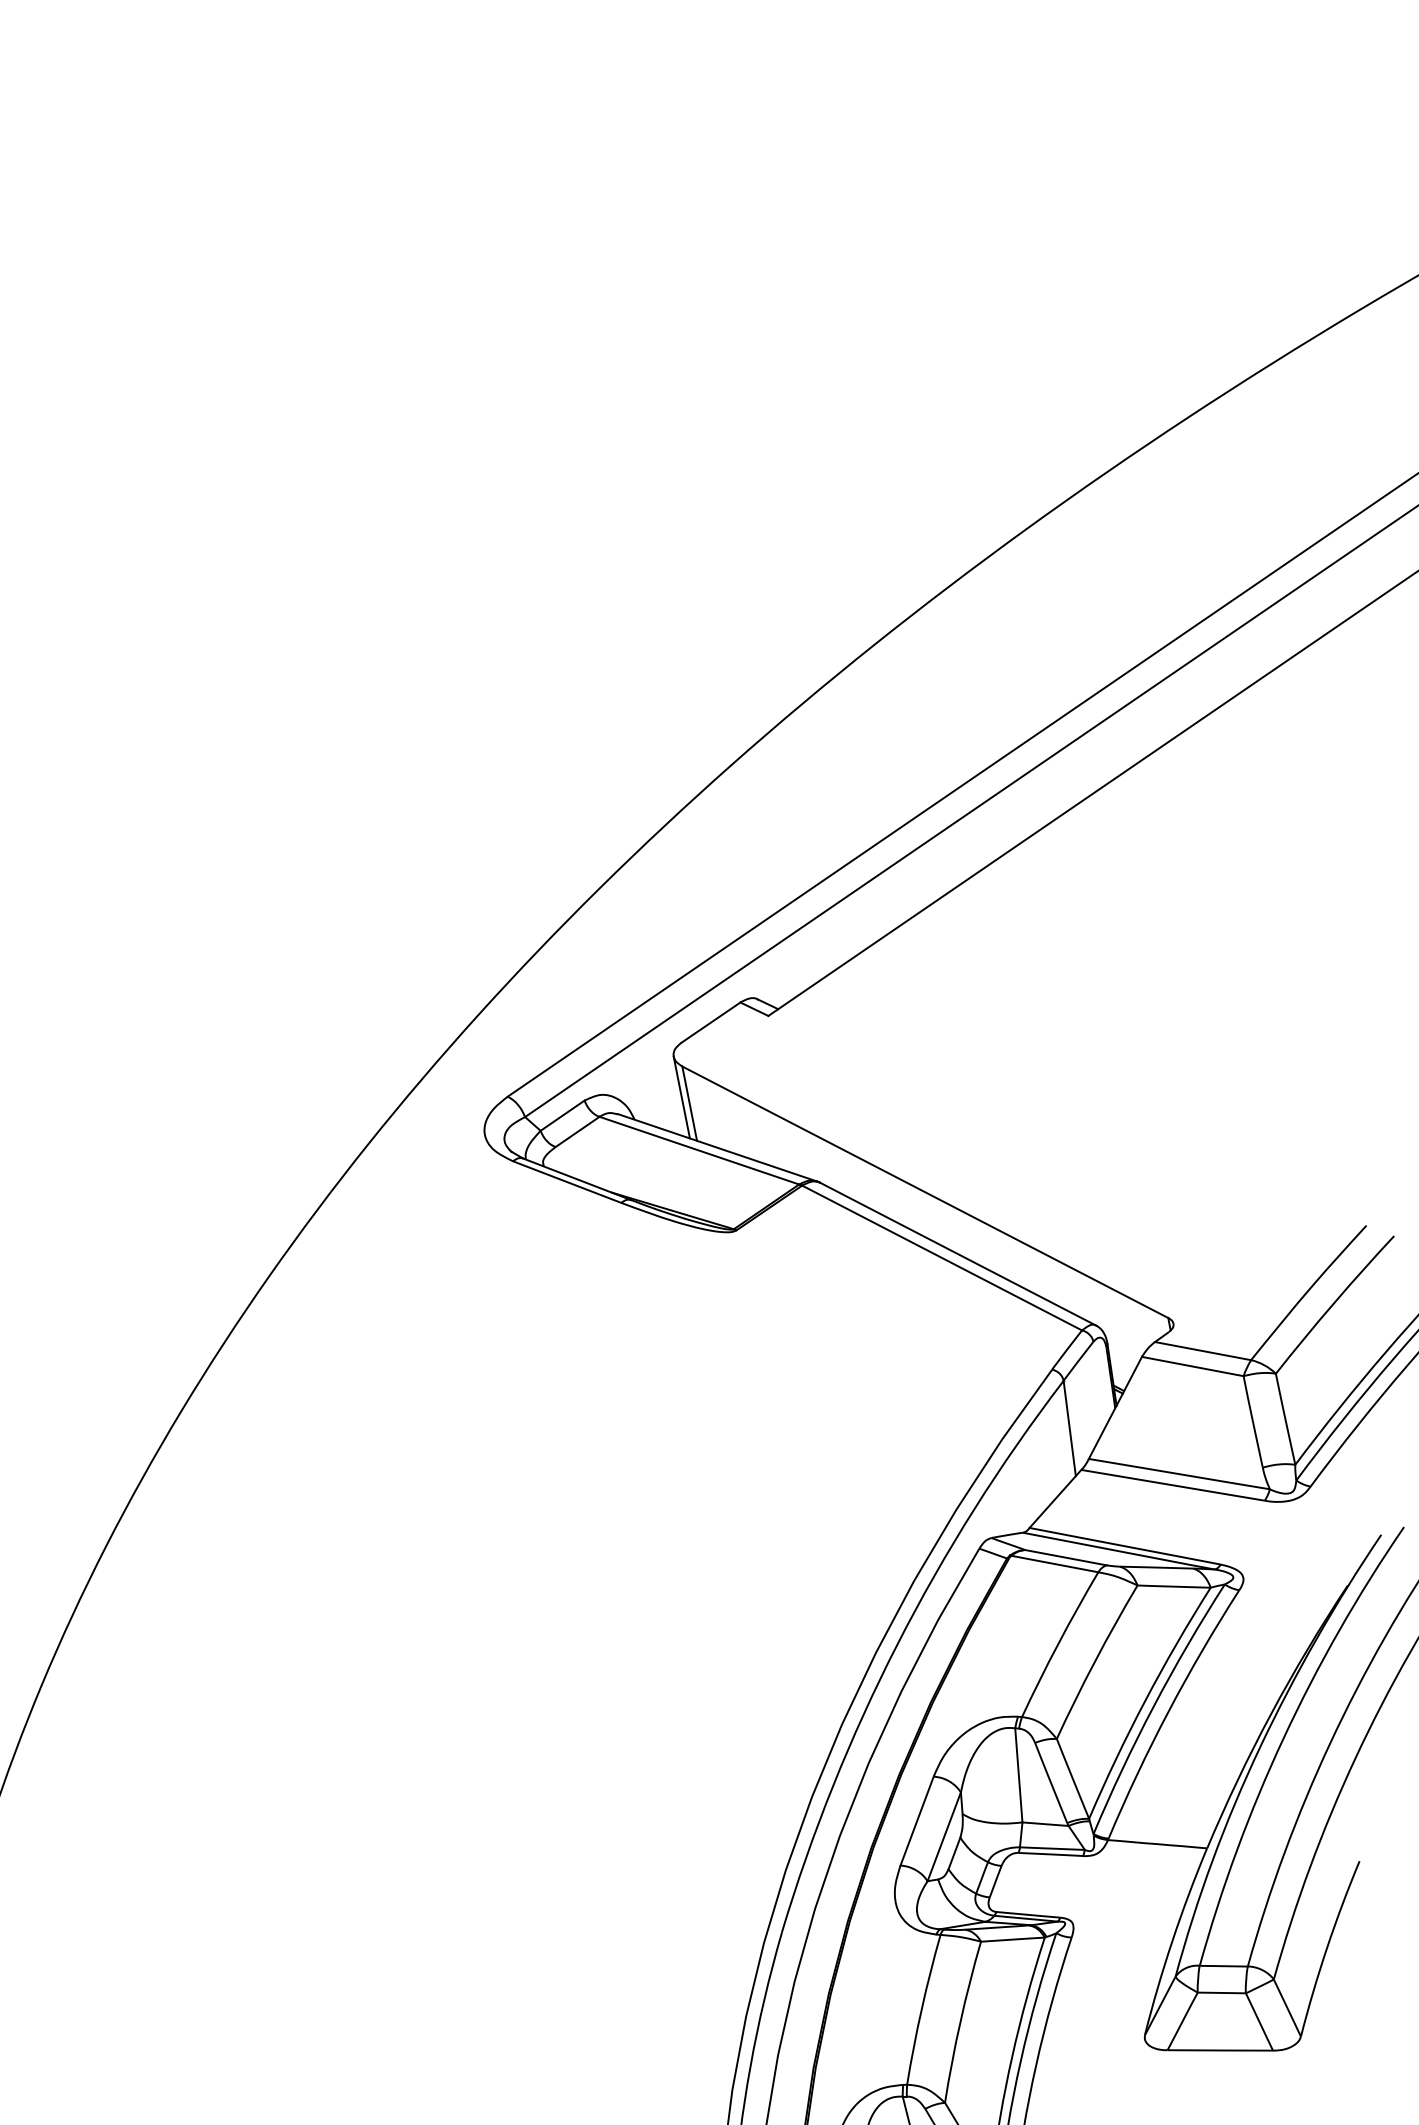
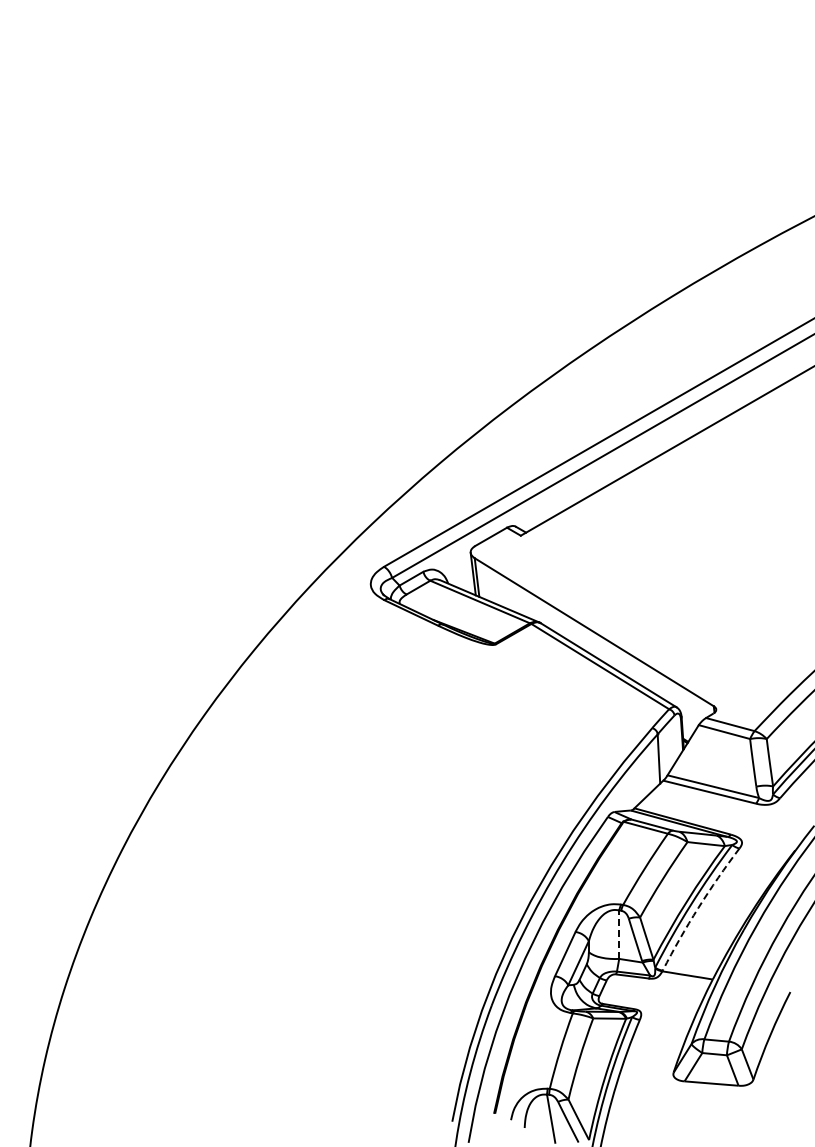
arc: (1168, 1710) -> (698, 907), solid -> dashed
line: (1019, 1774) -> (619, 934), solid -> dashed

